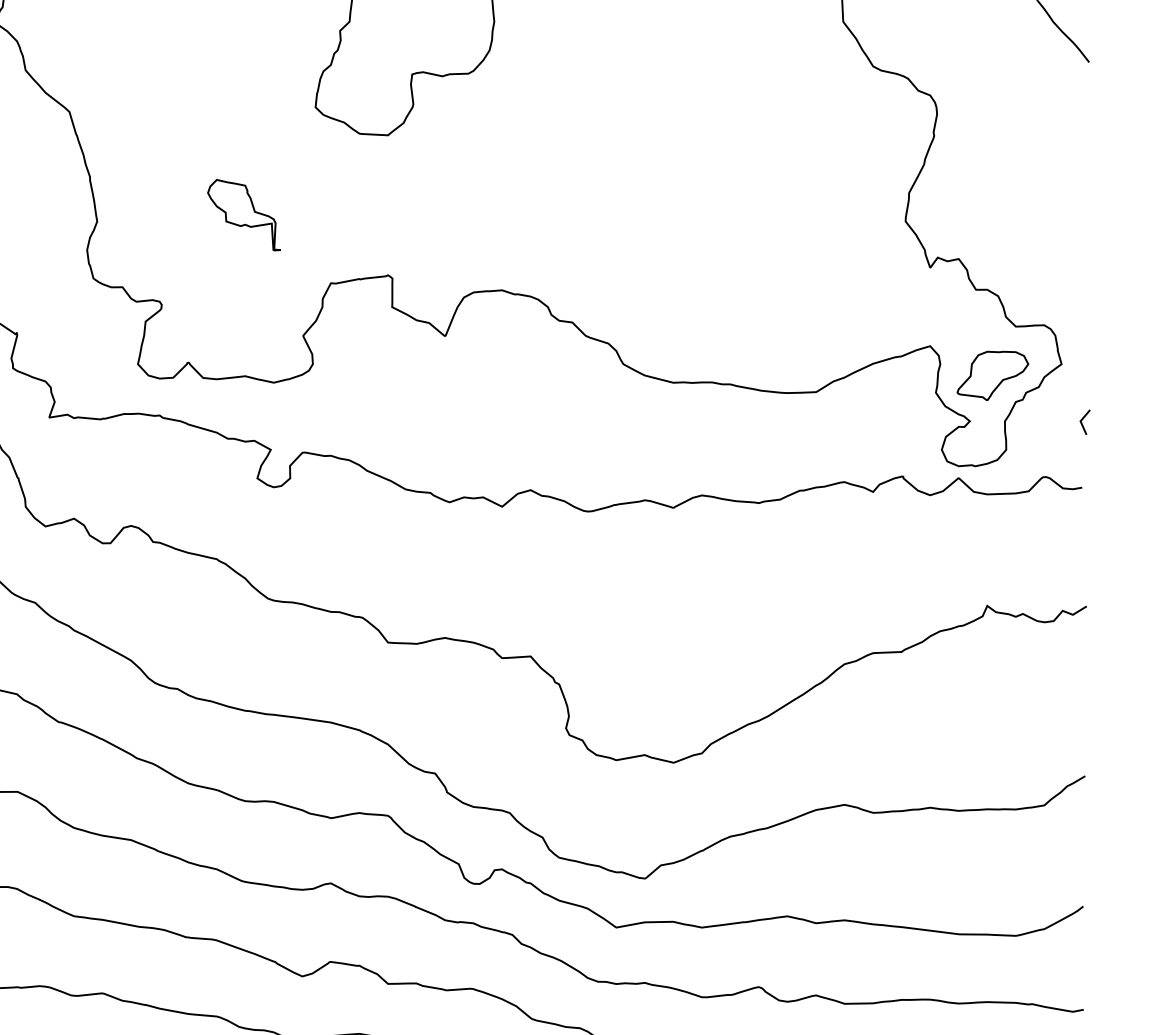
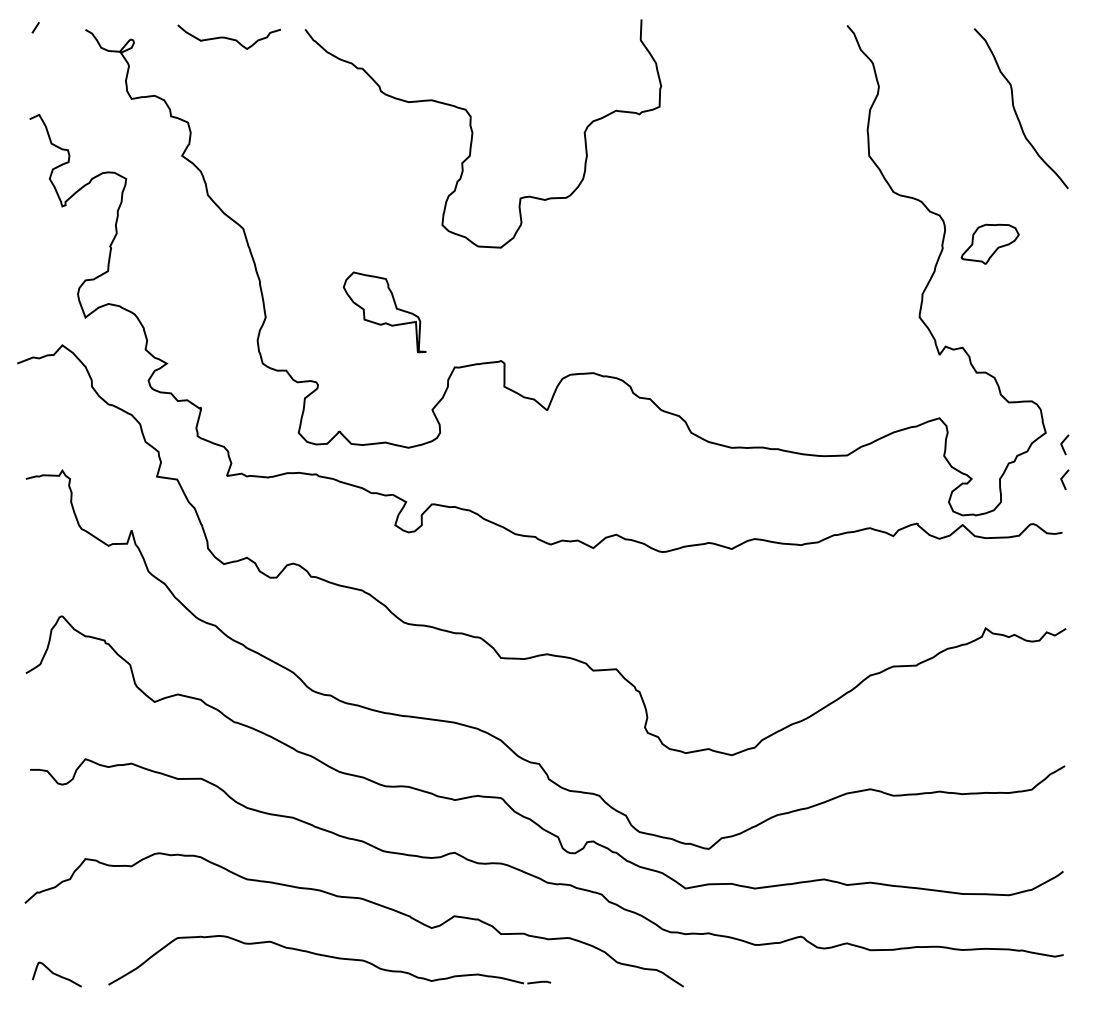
part: (244, 214) -> (384, 311), size x1.4
part: (991, 374) -> (989, 243), moved
line: (1082, 378) -> (1062, 444), added

